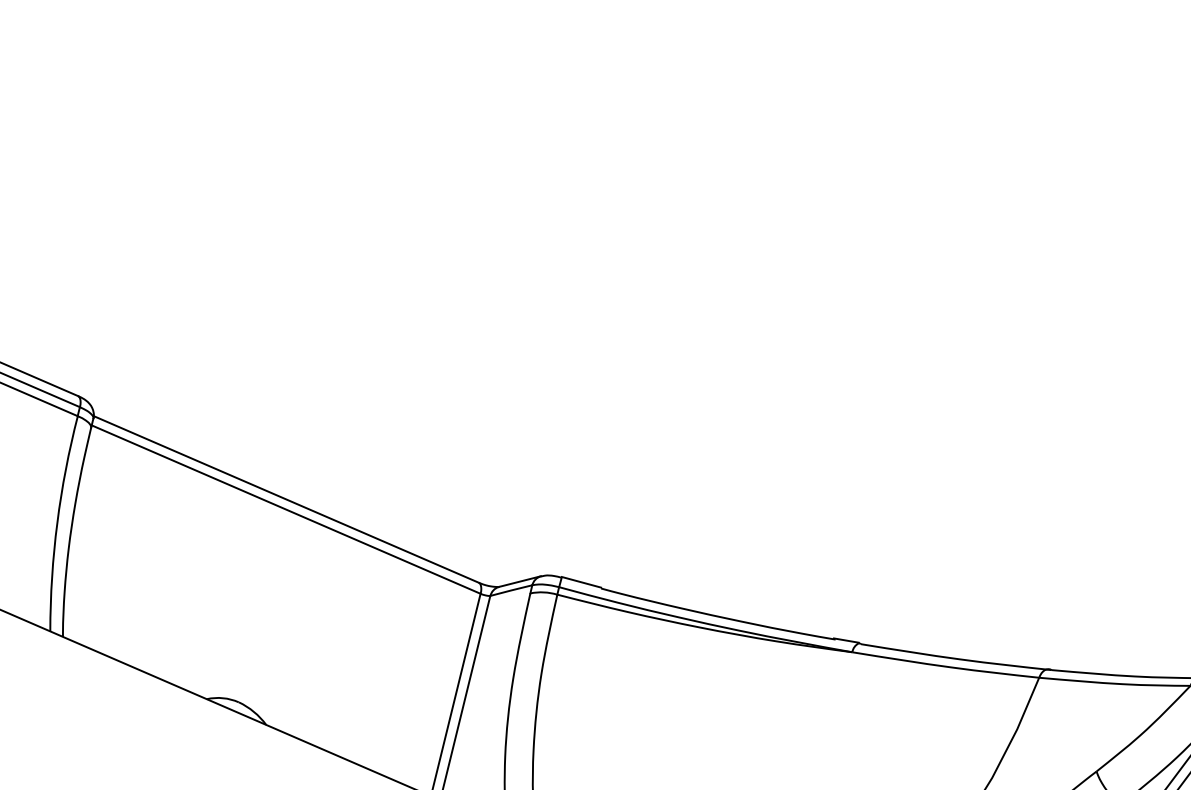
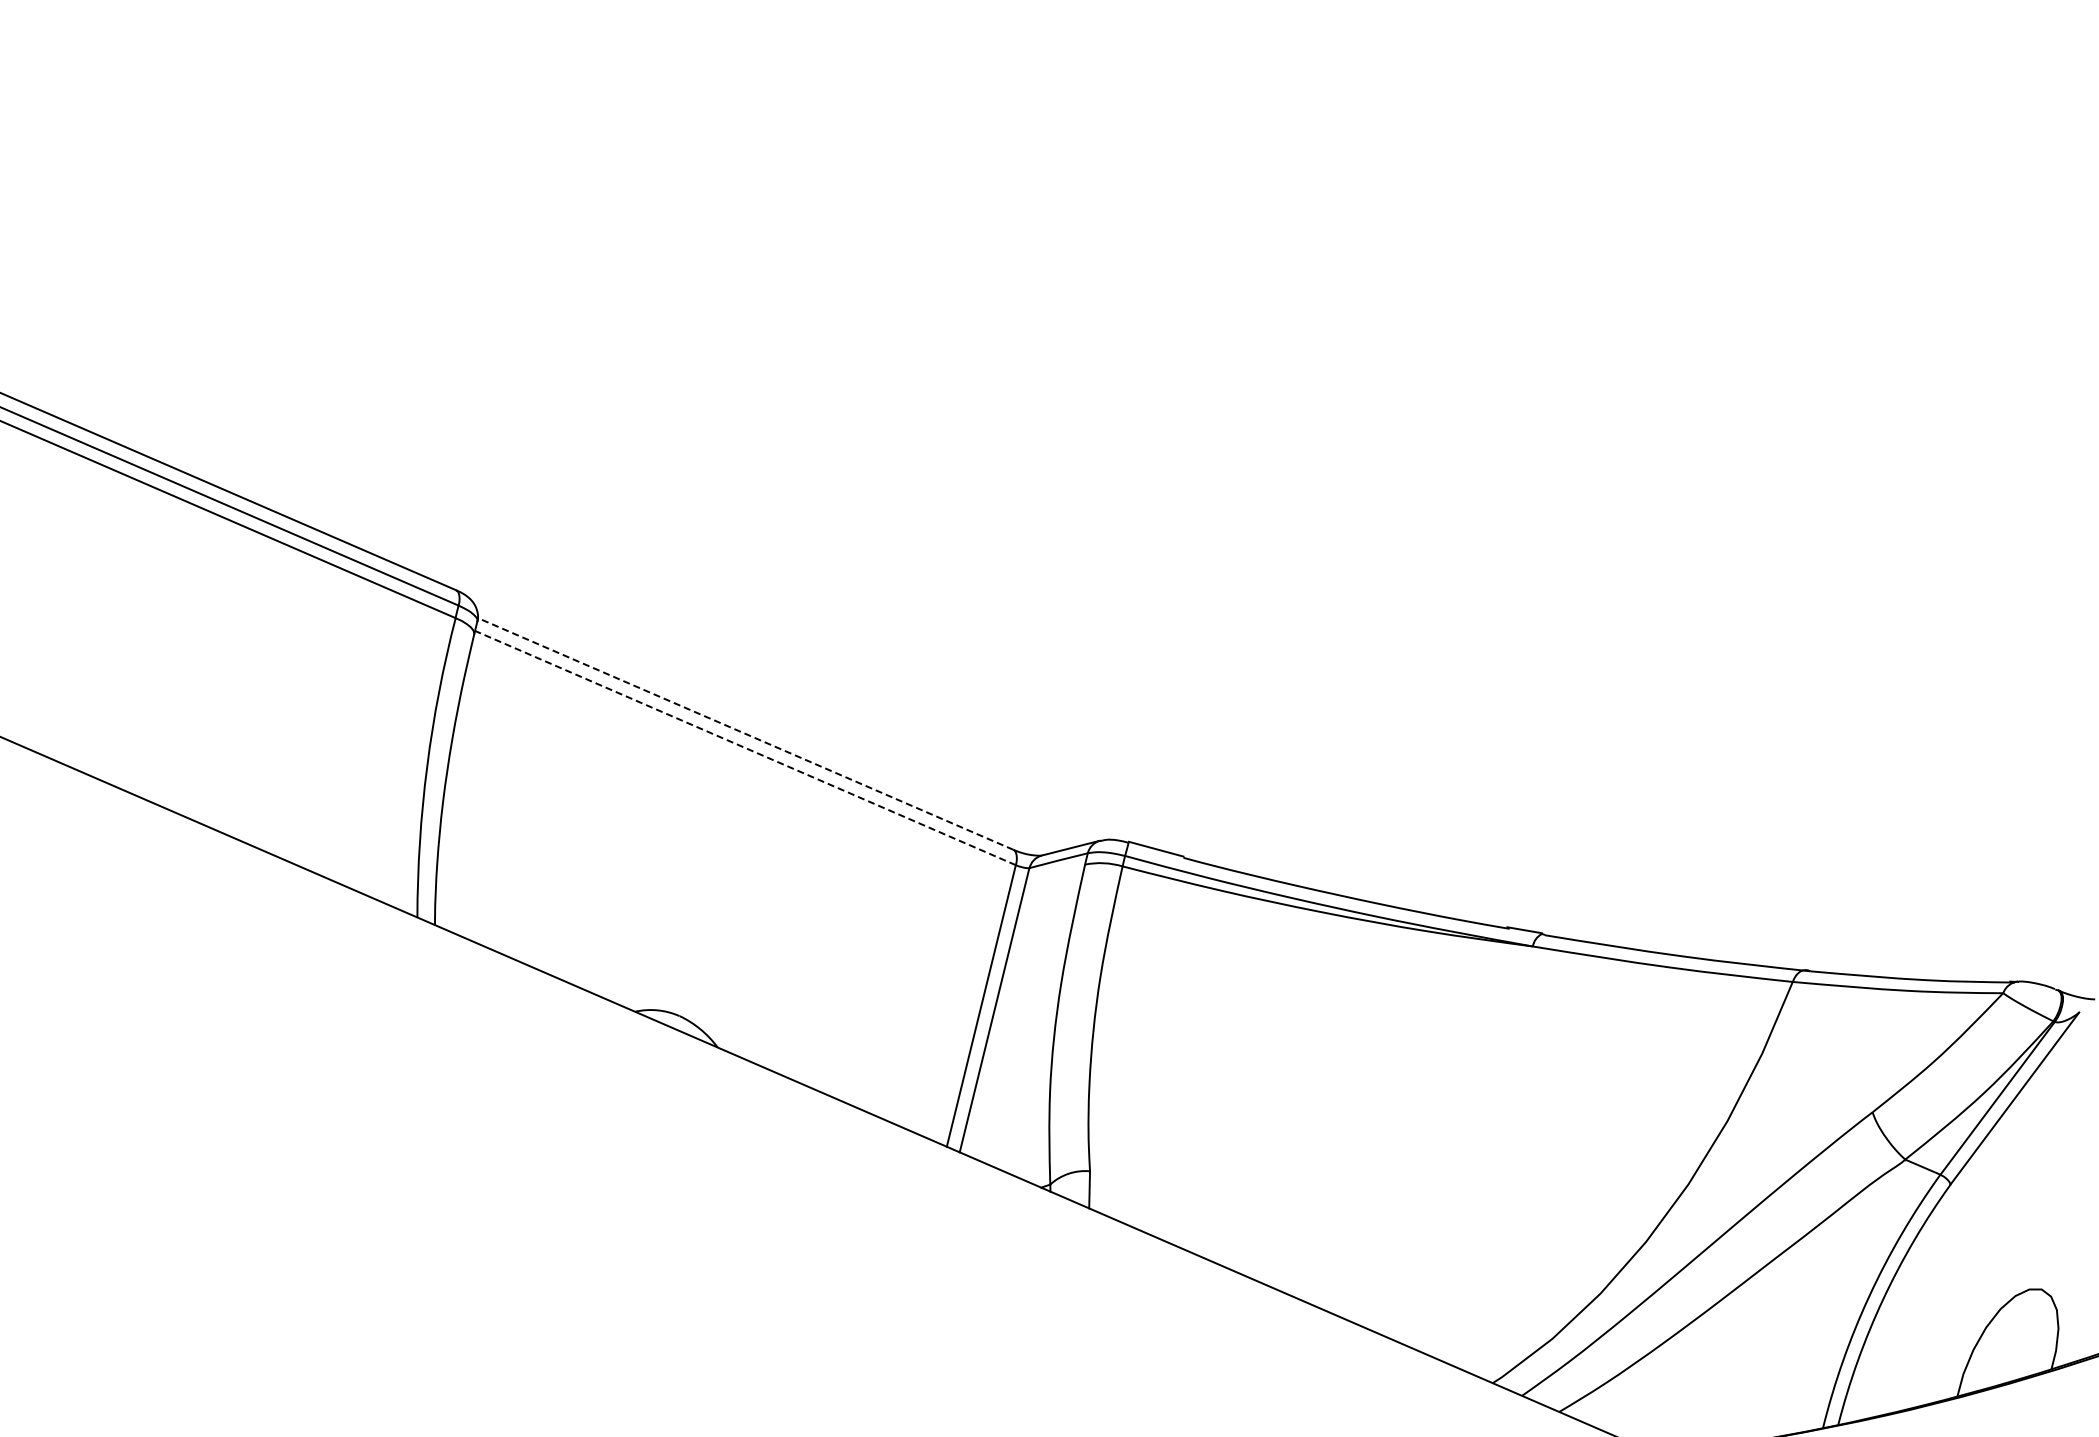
line: (286, 499) -> (745, 733), solid -> dashed
line: (286, 509) -> (745, 748), solid -> dashed

